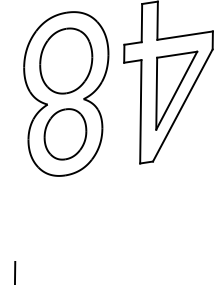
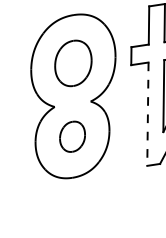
part: (66, 60) -> (73, 62), size x0.7
line: (140, 111) -> (147, 113), solid -> dashed
part: (65, 134) -> (72, 136), size x0.6

